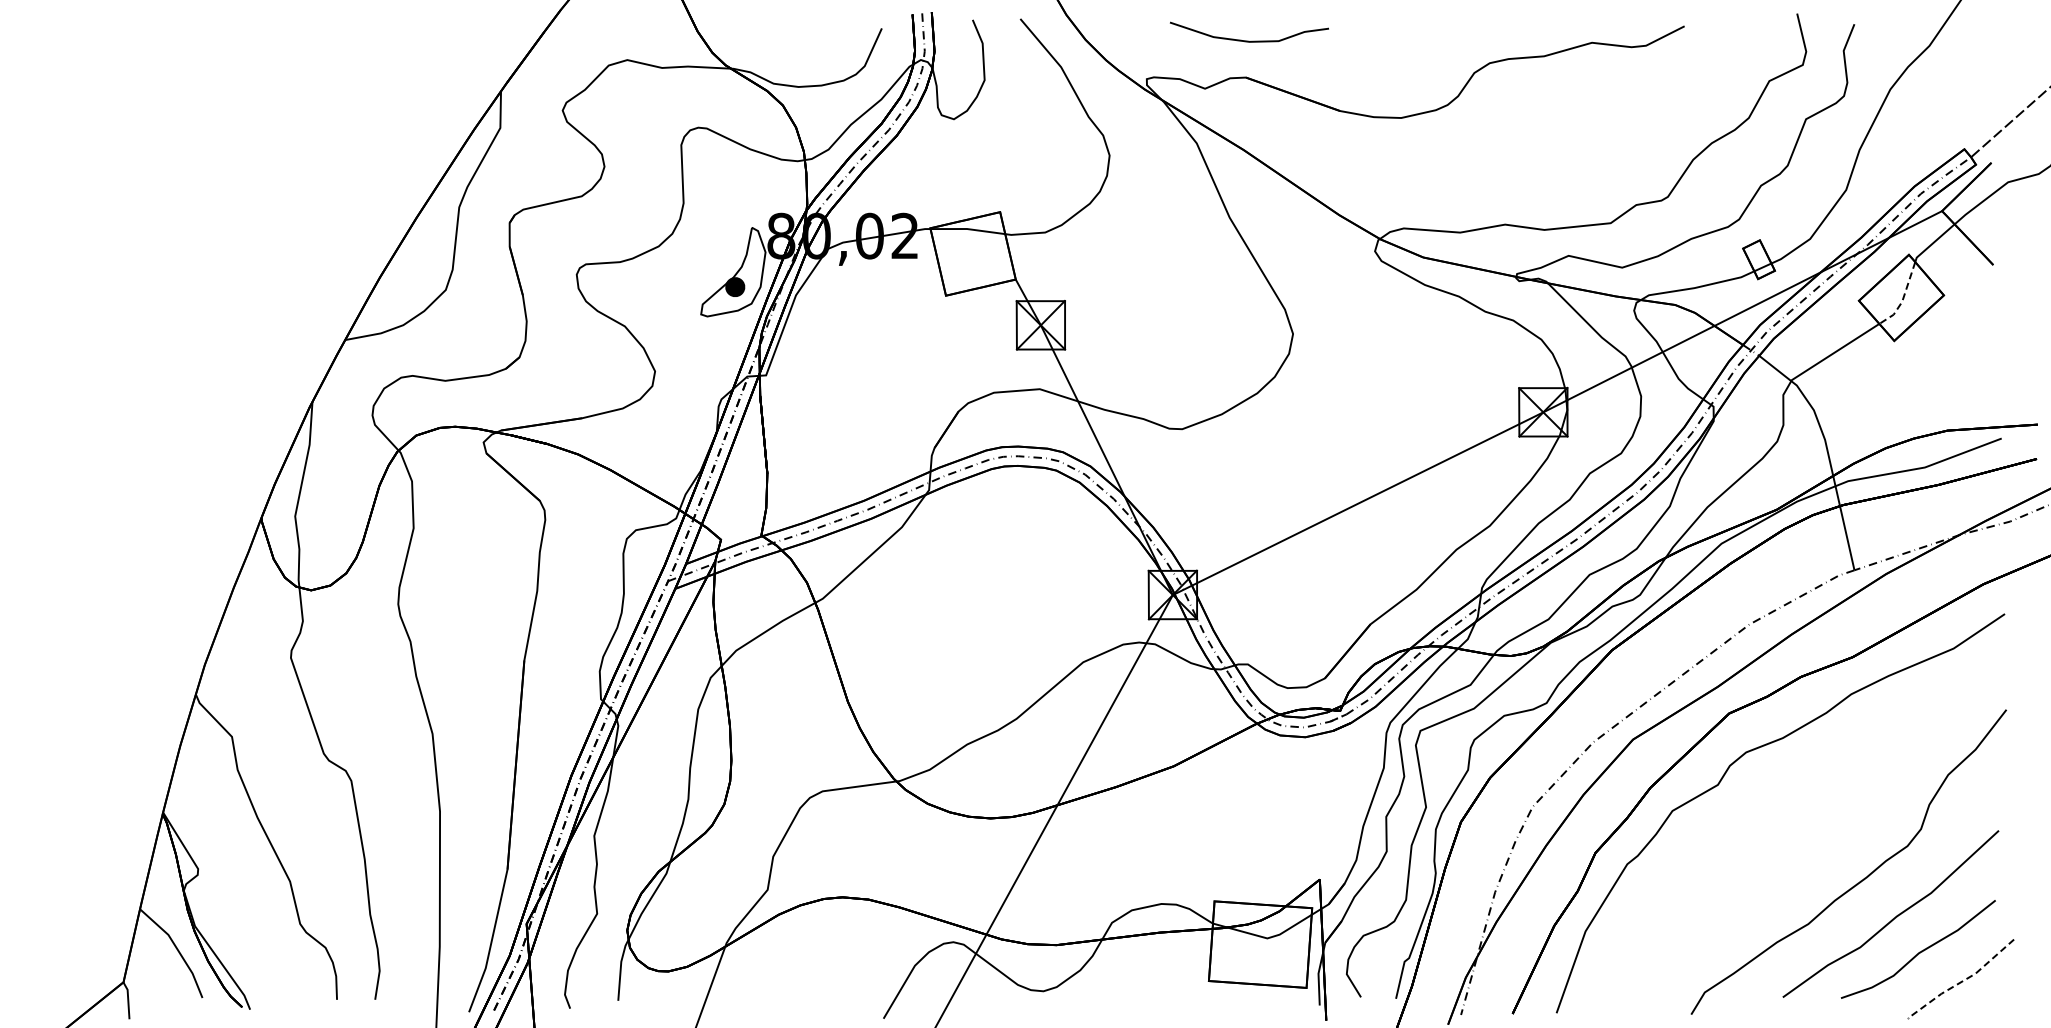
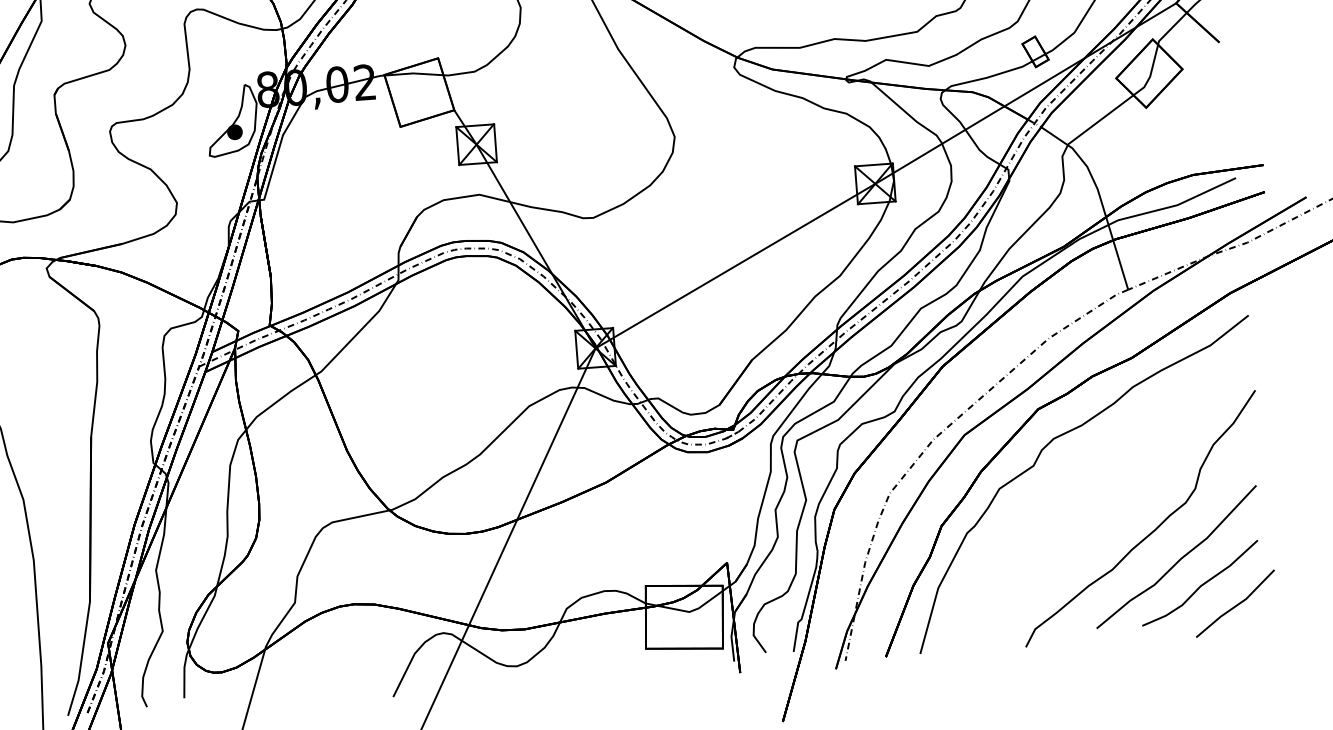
line: (1903, 299) -> (1151, 74), dashed -> solid
line: (1962, 981) -> (1236, 605), dashed -> solid

